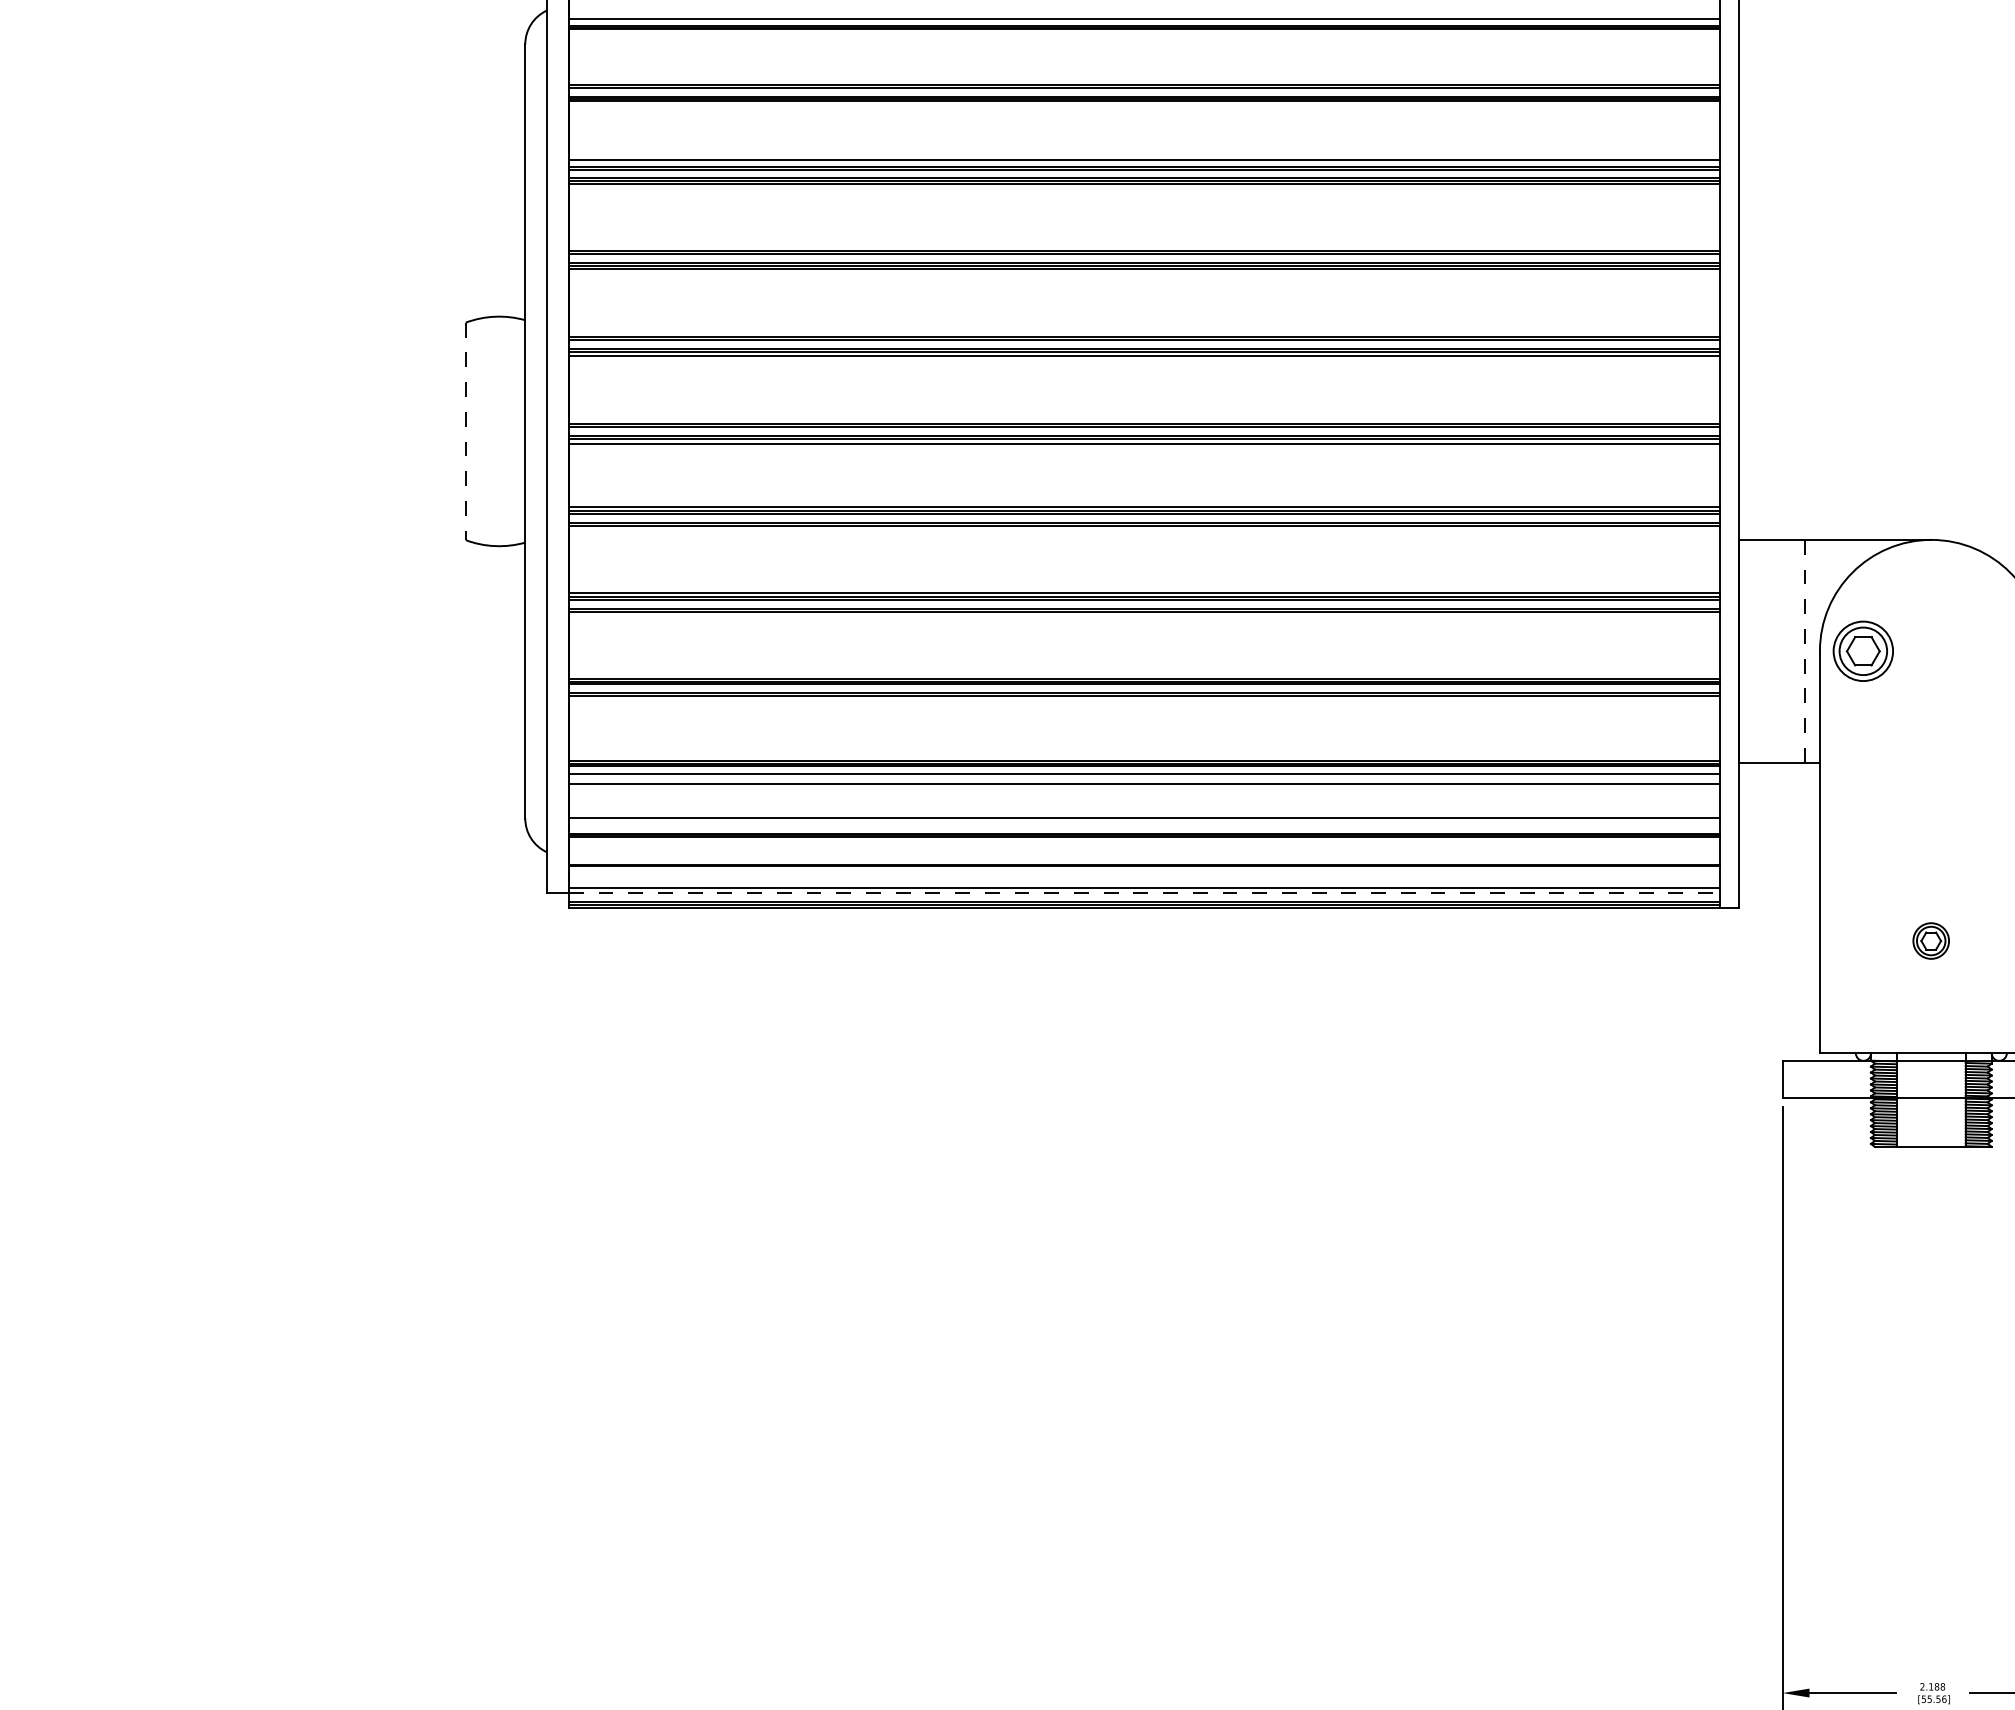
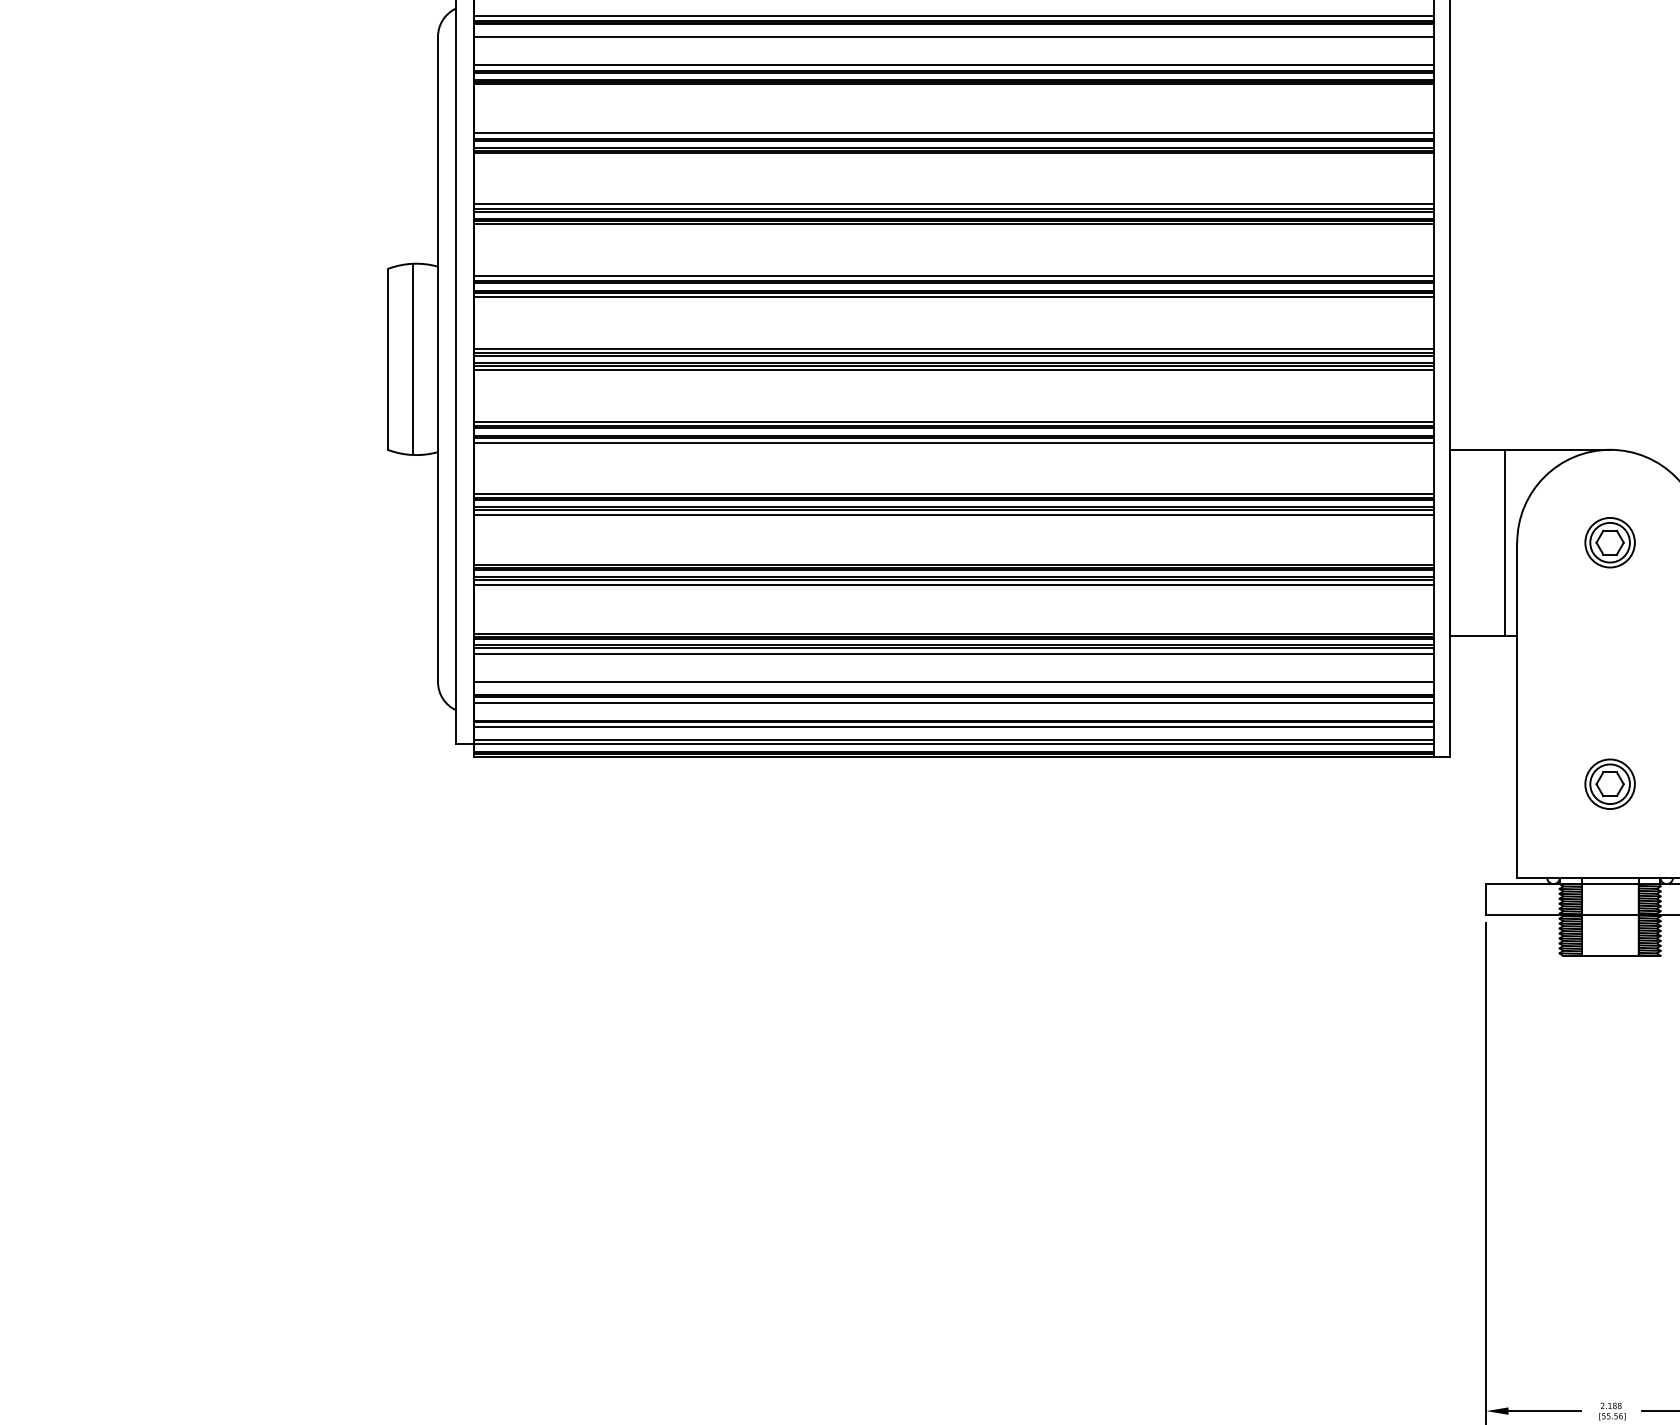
line: (1144, 44) -> (954, 36), added
line: (1144, 78) -> (954, 65), added
line: (1144, 244) -> (954, 203), added
line: (1144, 331) -> (954, 276), added
line: (1144, 418) -> (954, 348), added
line: (465, 431) -> (388, 359), dashed -> solid
line: (495, 431) -> (413, 359), added
line: (1144, 531) -> (954, 442), added
line: (1144, 617) -> (954, 514), added
part: (1862, 650) -> (1609, 542), moved
line: (1805, 651) -> (1505, 542), dashed -> solid
line: (1144, 702) -> (954, 585), added
line: (1144, 777) -> (954, 647), added
line: (1144, 843) -> (954, 702), added
line: (1144, 872) -> (954, 727), added
line: (1144, 892) -> (954, 743), dashed -> solid
part: (1930, 940) -> (1609, 783), size x1.67

